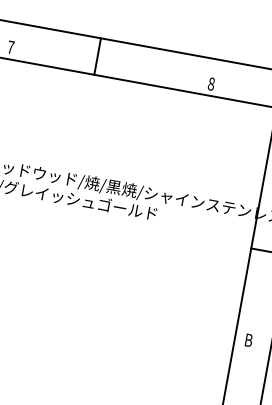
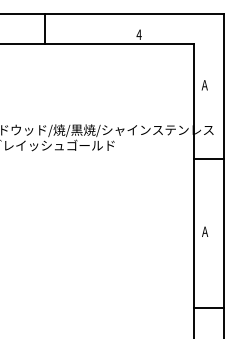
text: (210, 83) -> (138, 34), 8 -> 4
text: (248, 340) -> (205, 231), B -> A

